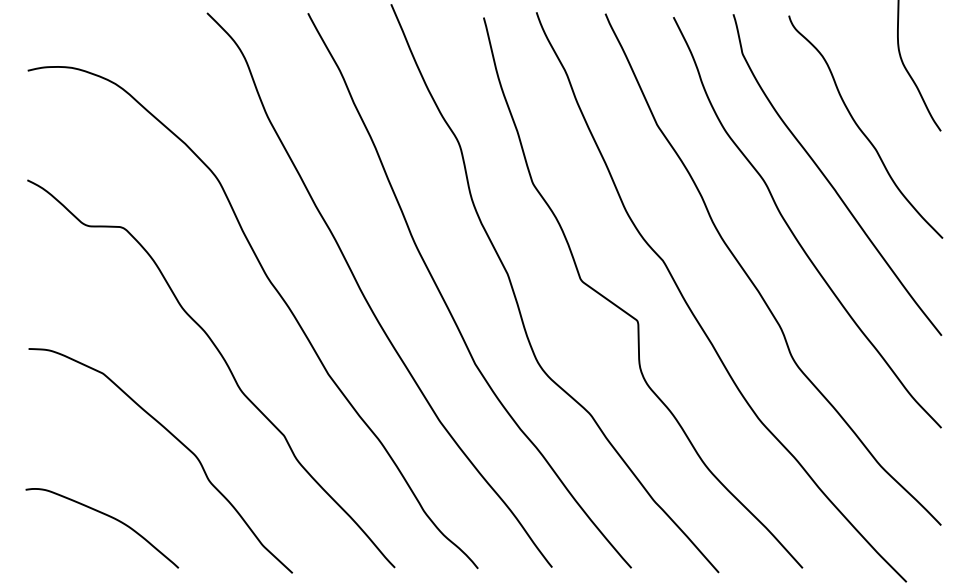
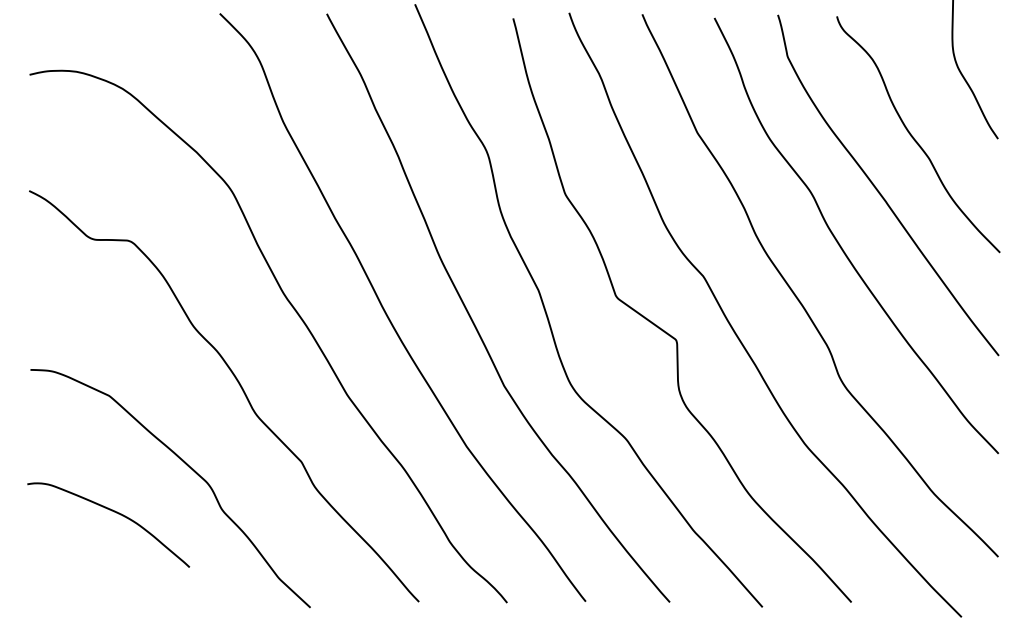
curve: (104, 515) -> (111, 511), moved

